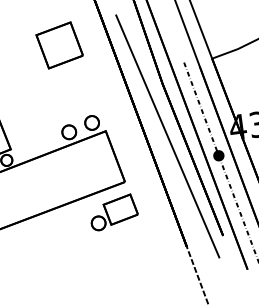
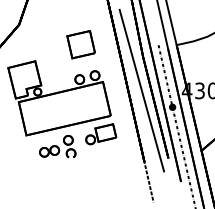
part: (58, 45) -> (80, 44), moved
part: (48, 240) -> (57, 146), added

